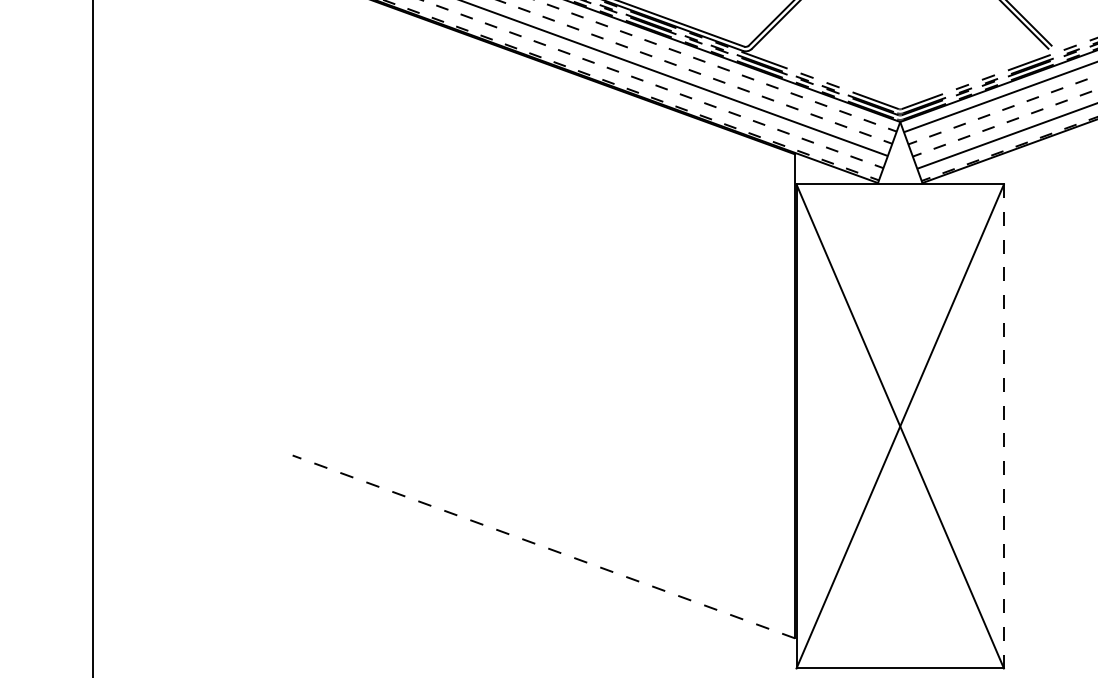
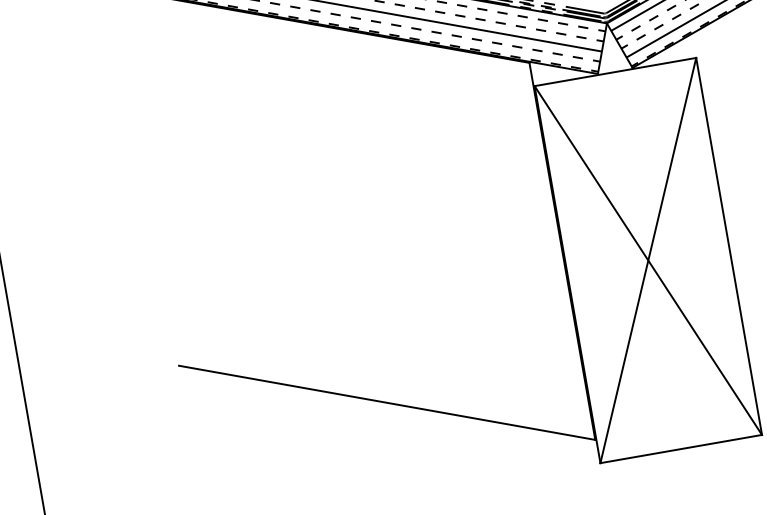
line: (1003, 426) -> (728, 246), dashed -> solid
line: (543, 546) -> (386, 402), dashed -> solid

